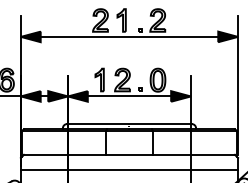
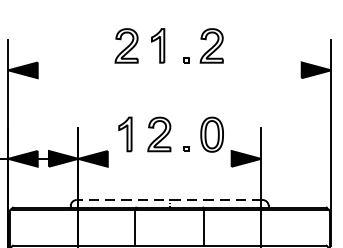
line: (129, 36) -> (169, 69), removed
line: (129, 96) -> (169, 158), removed
line: (128, 124) -> (168, 200), solid -> dashed

